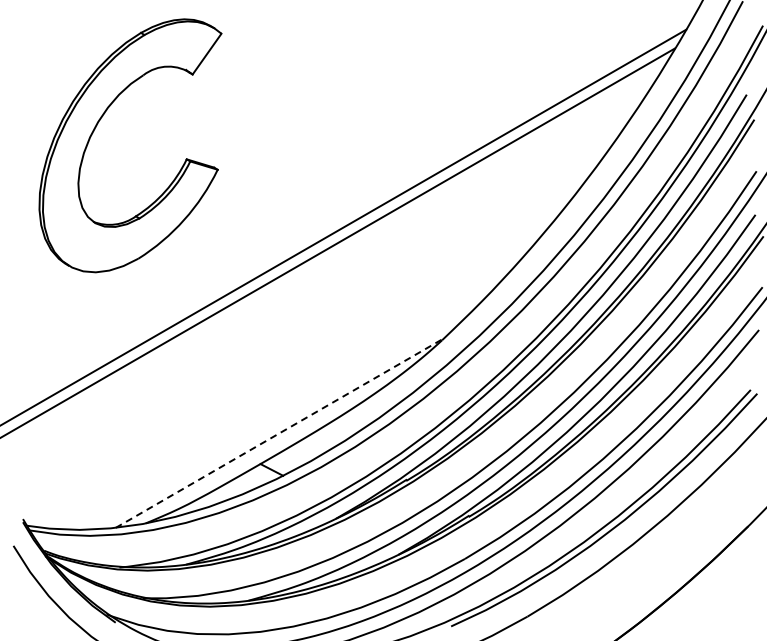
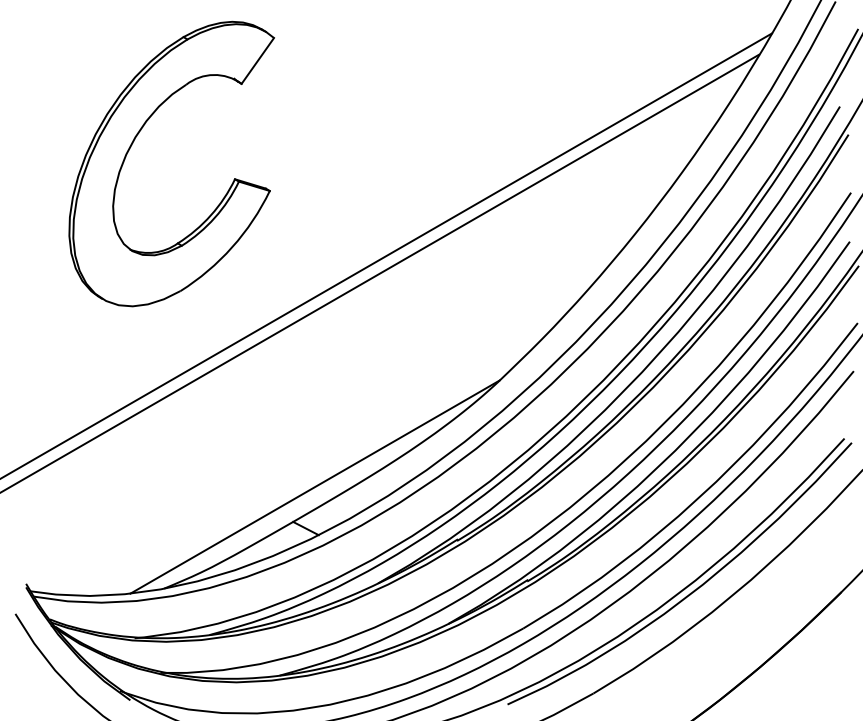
part: (96, 127) -> (133, 143), moved
line: (279, 433) -> (314, 487), dashed -> solid

